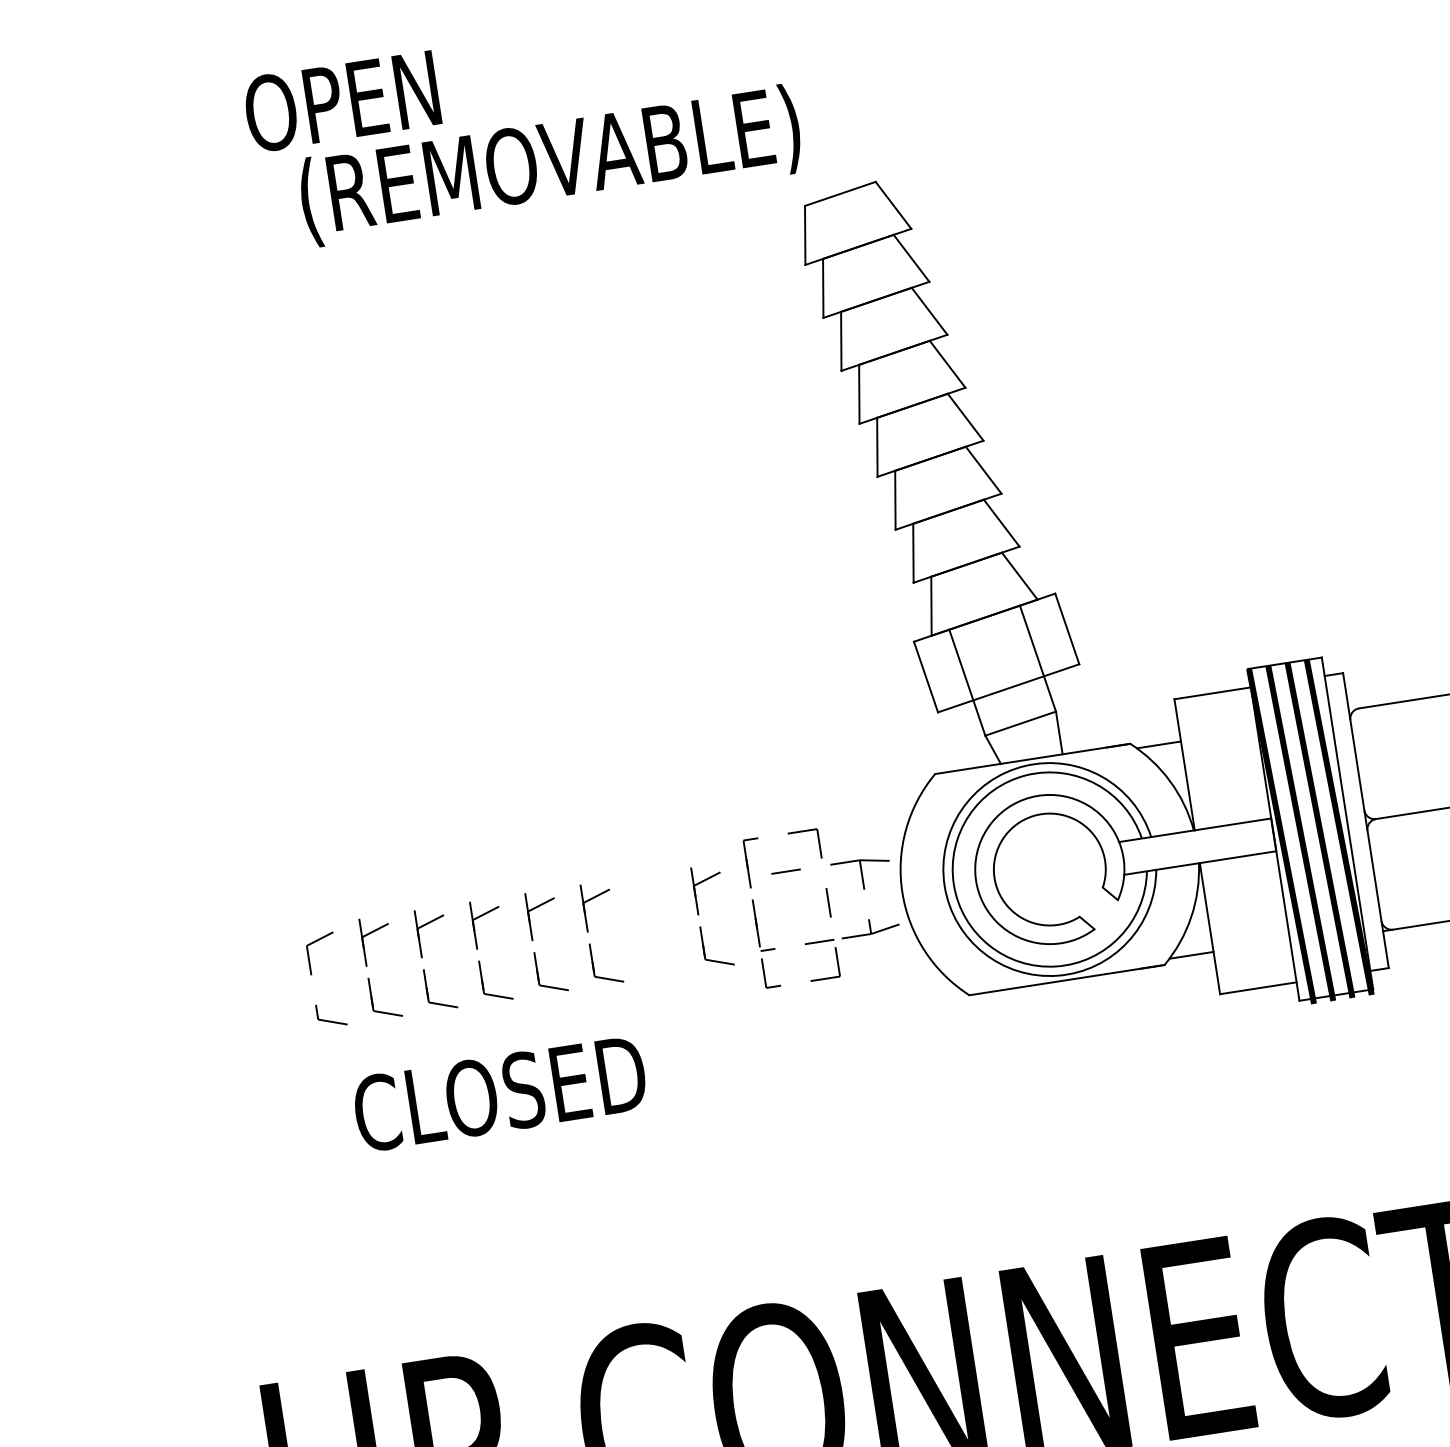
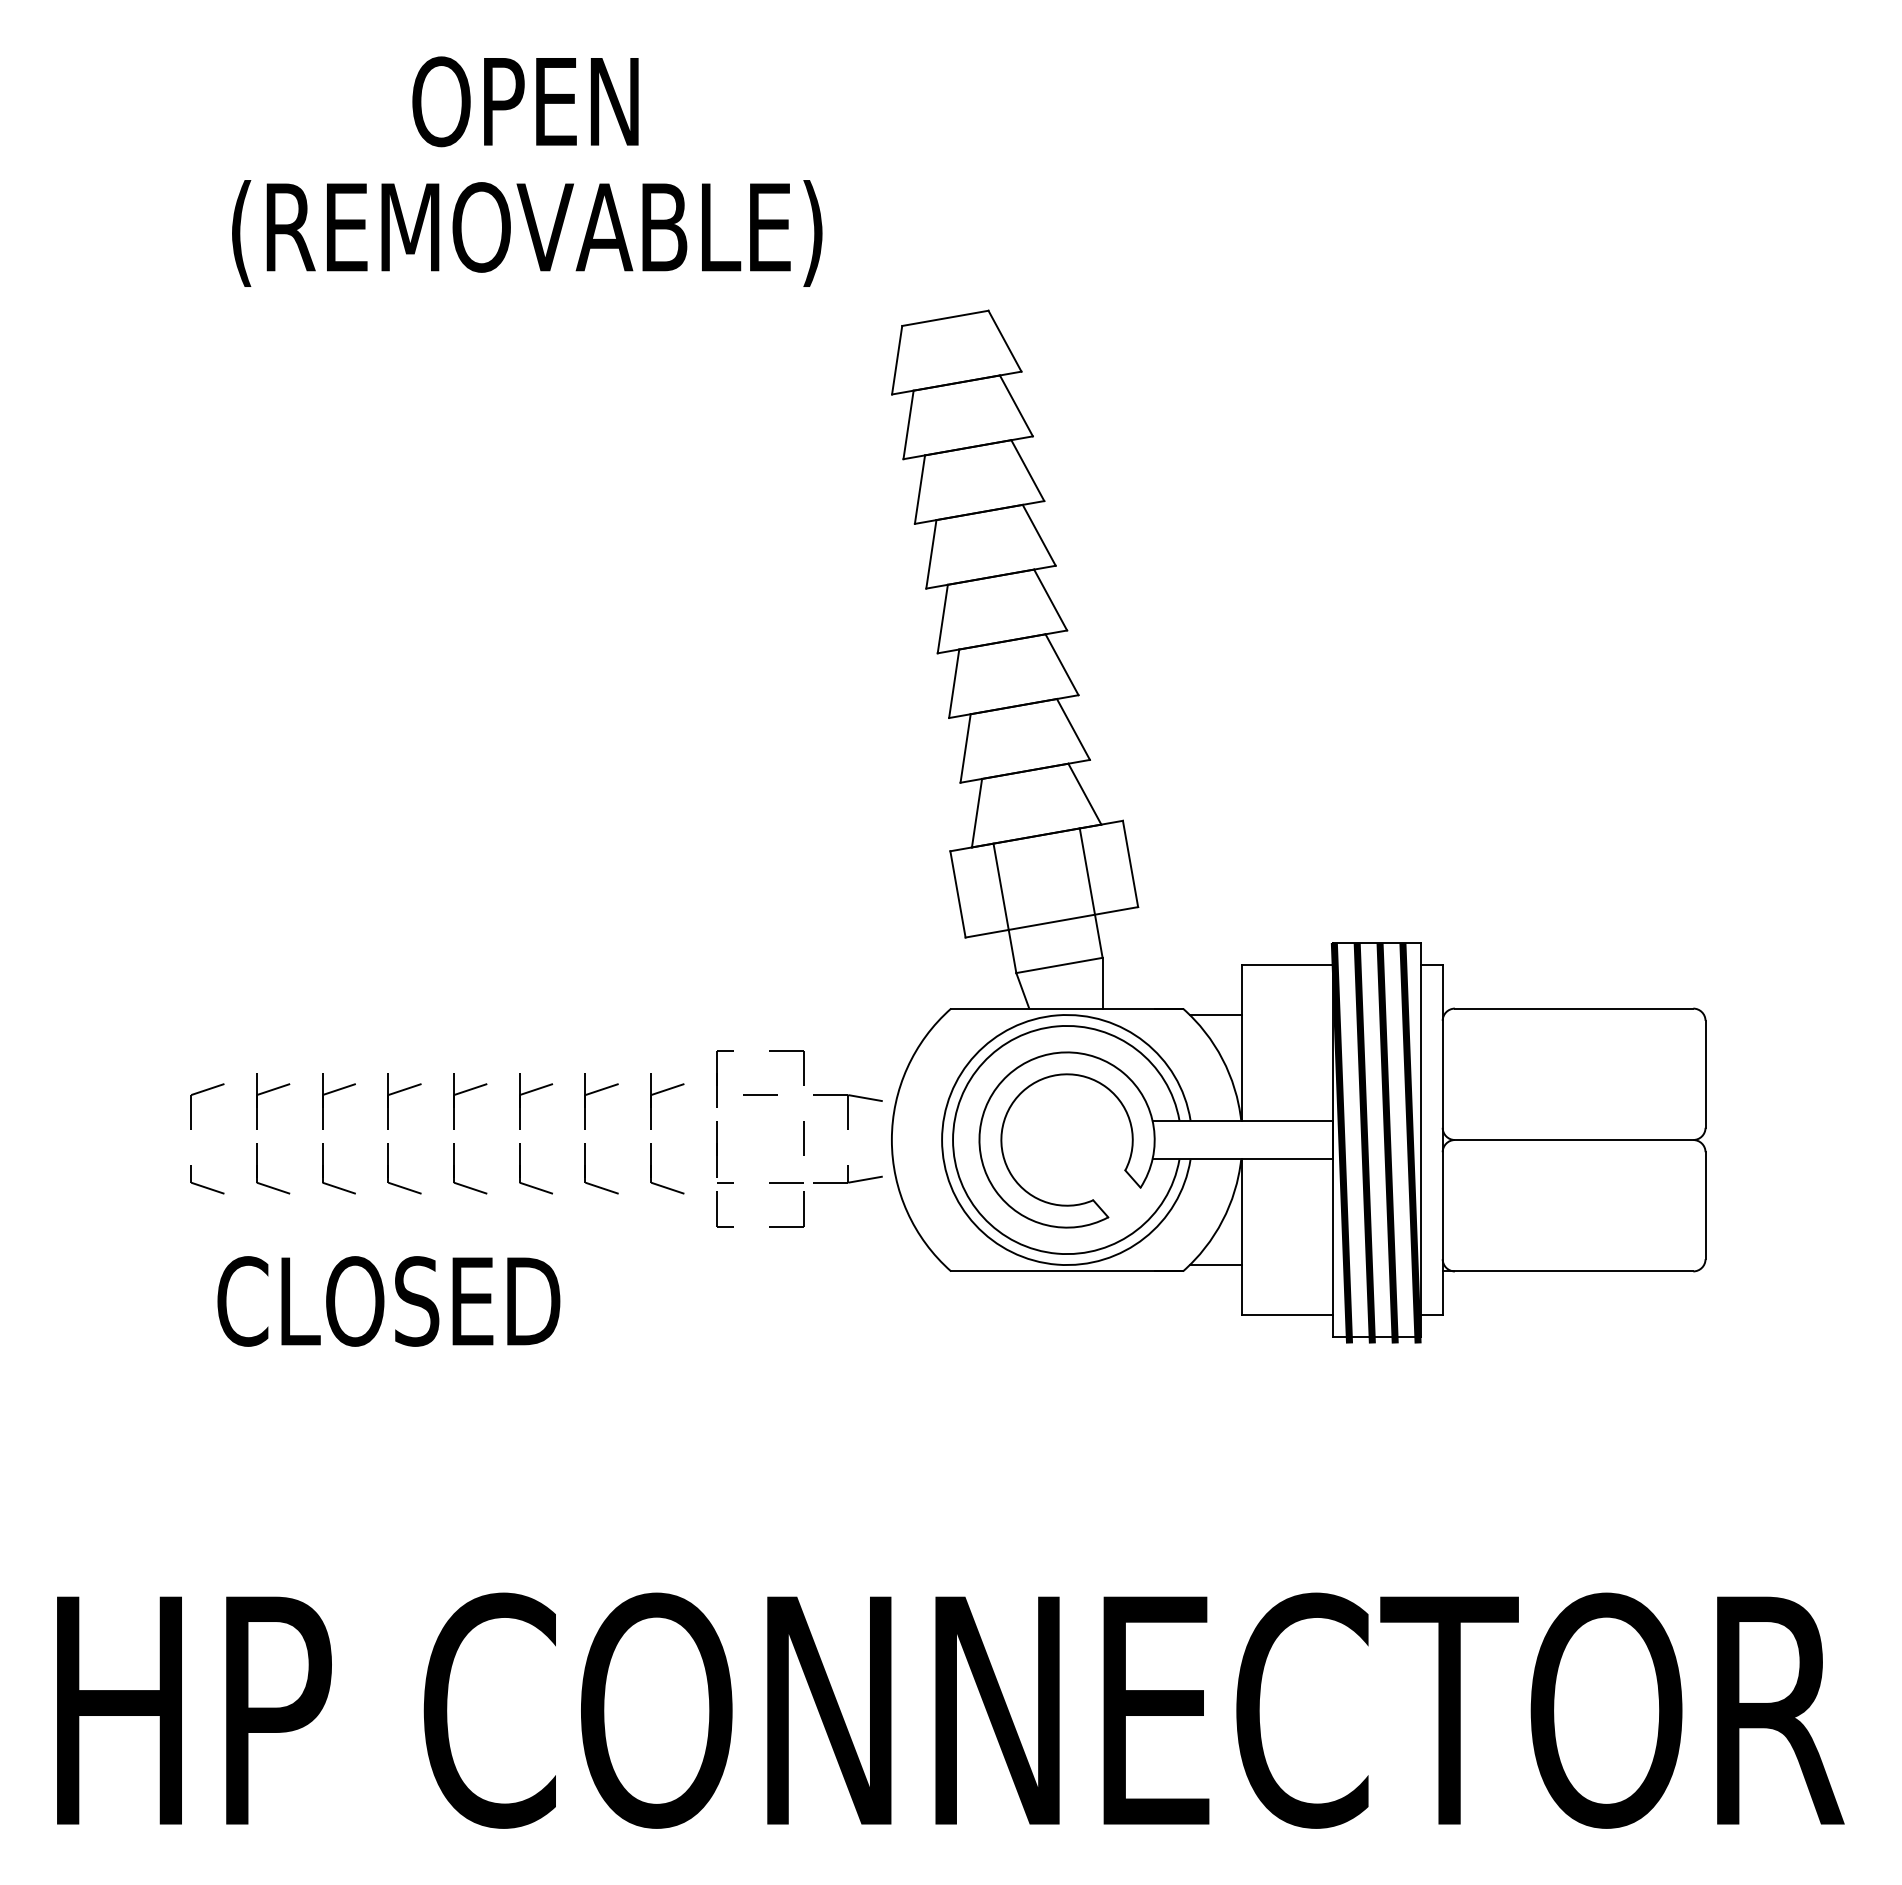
text: (341, 101) -> (525, 101), moved
text: (550, 165) -> (527, 233), moved
part: (643, 923) -> (585, 1129), added

